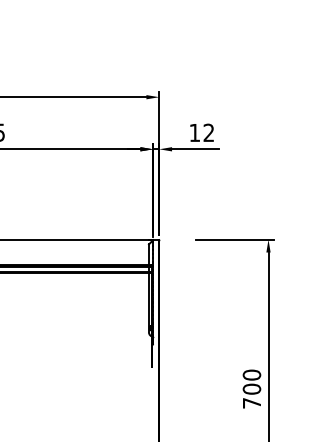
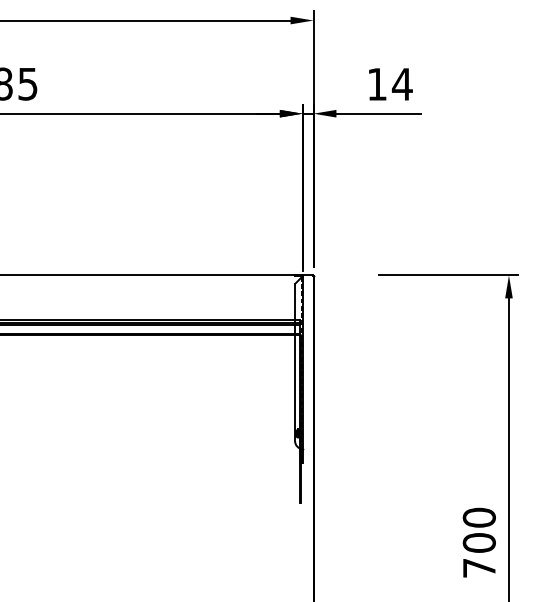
text: (208, 132) -> (401, 83), 12 -> 14

